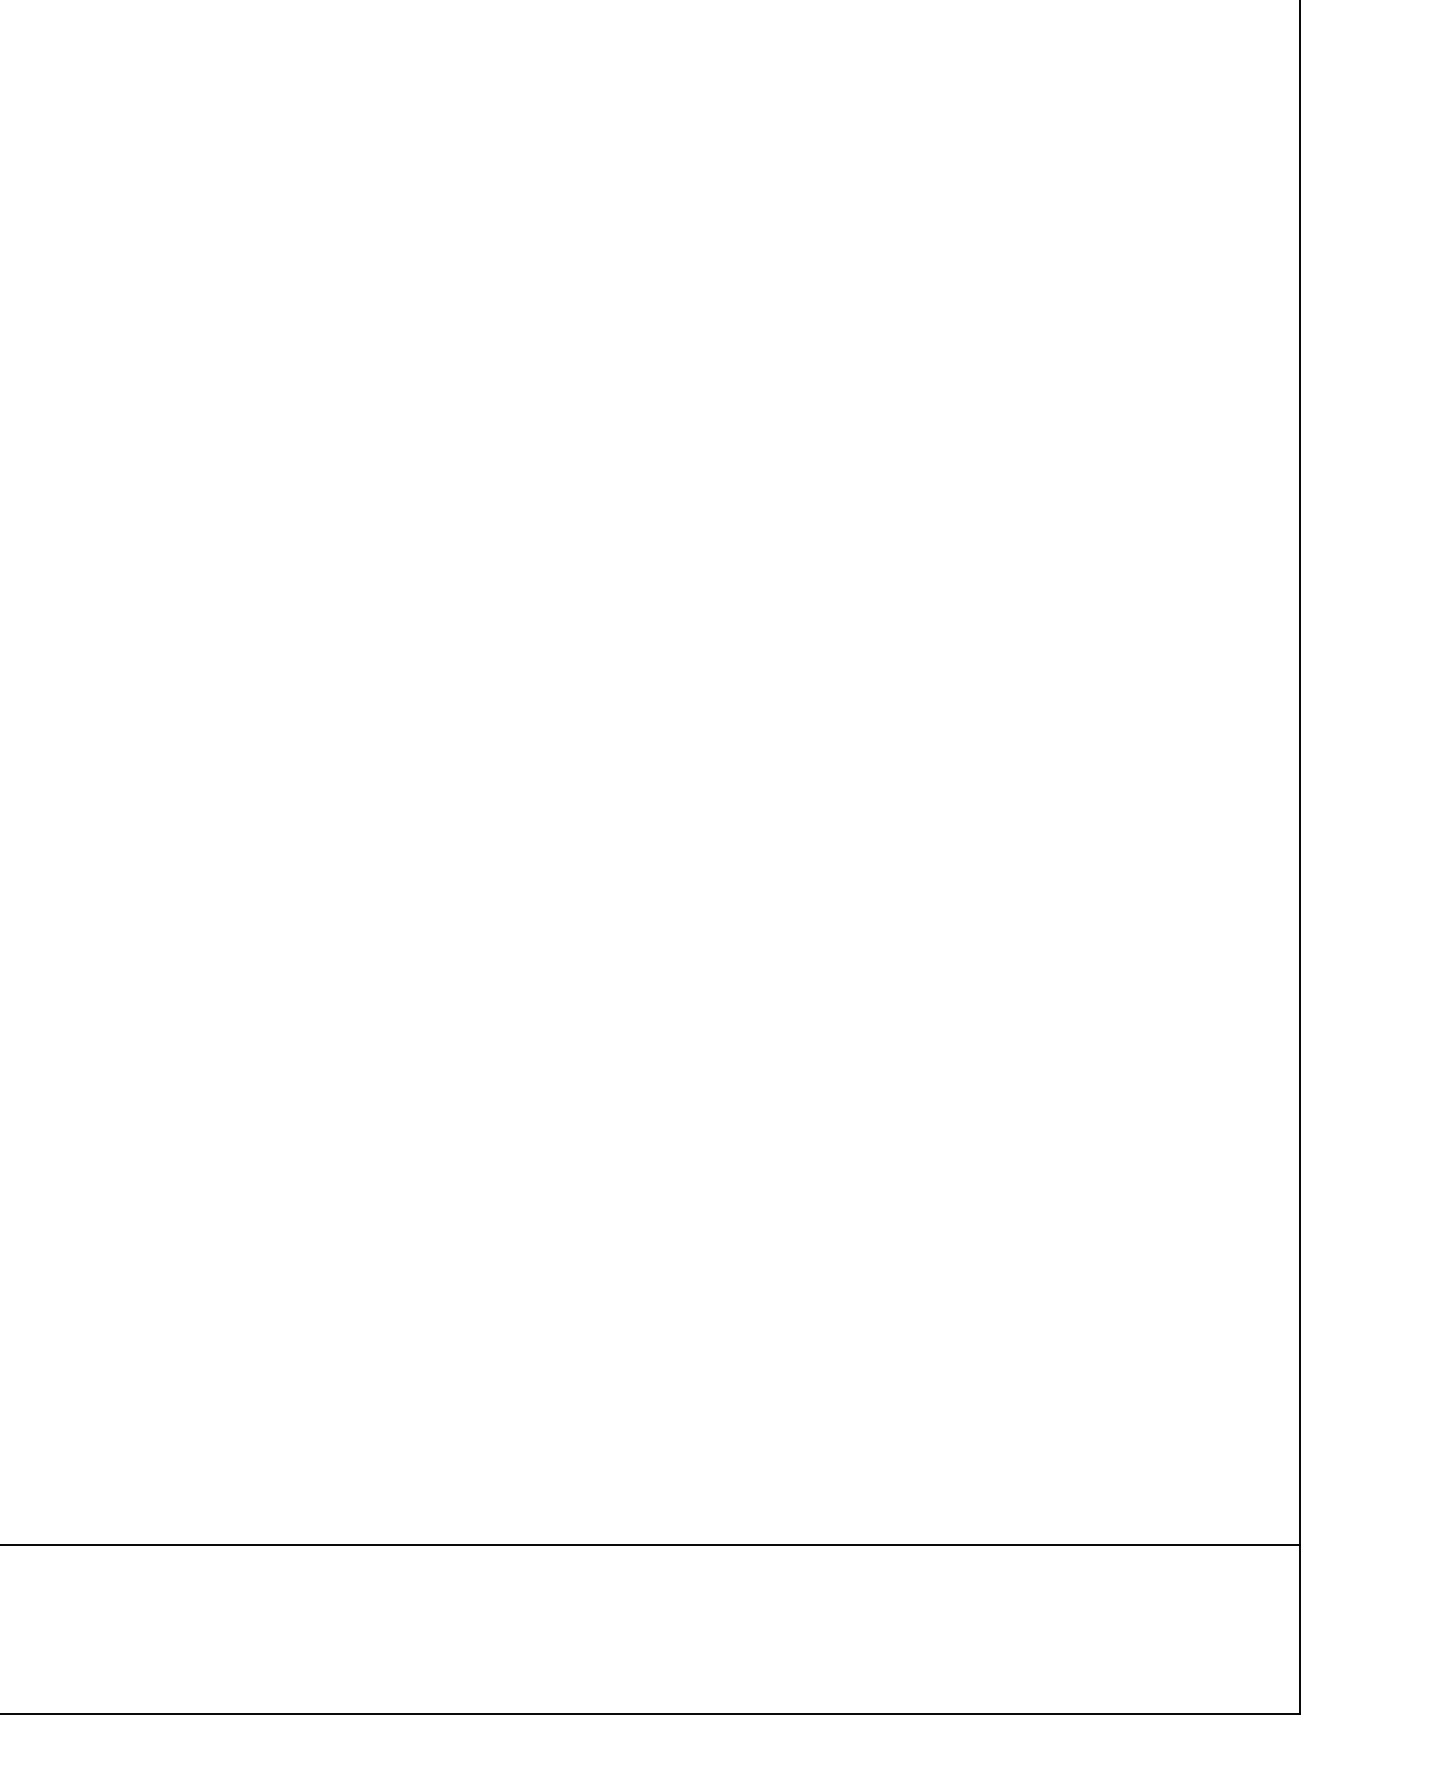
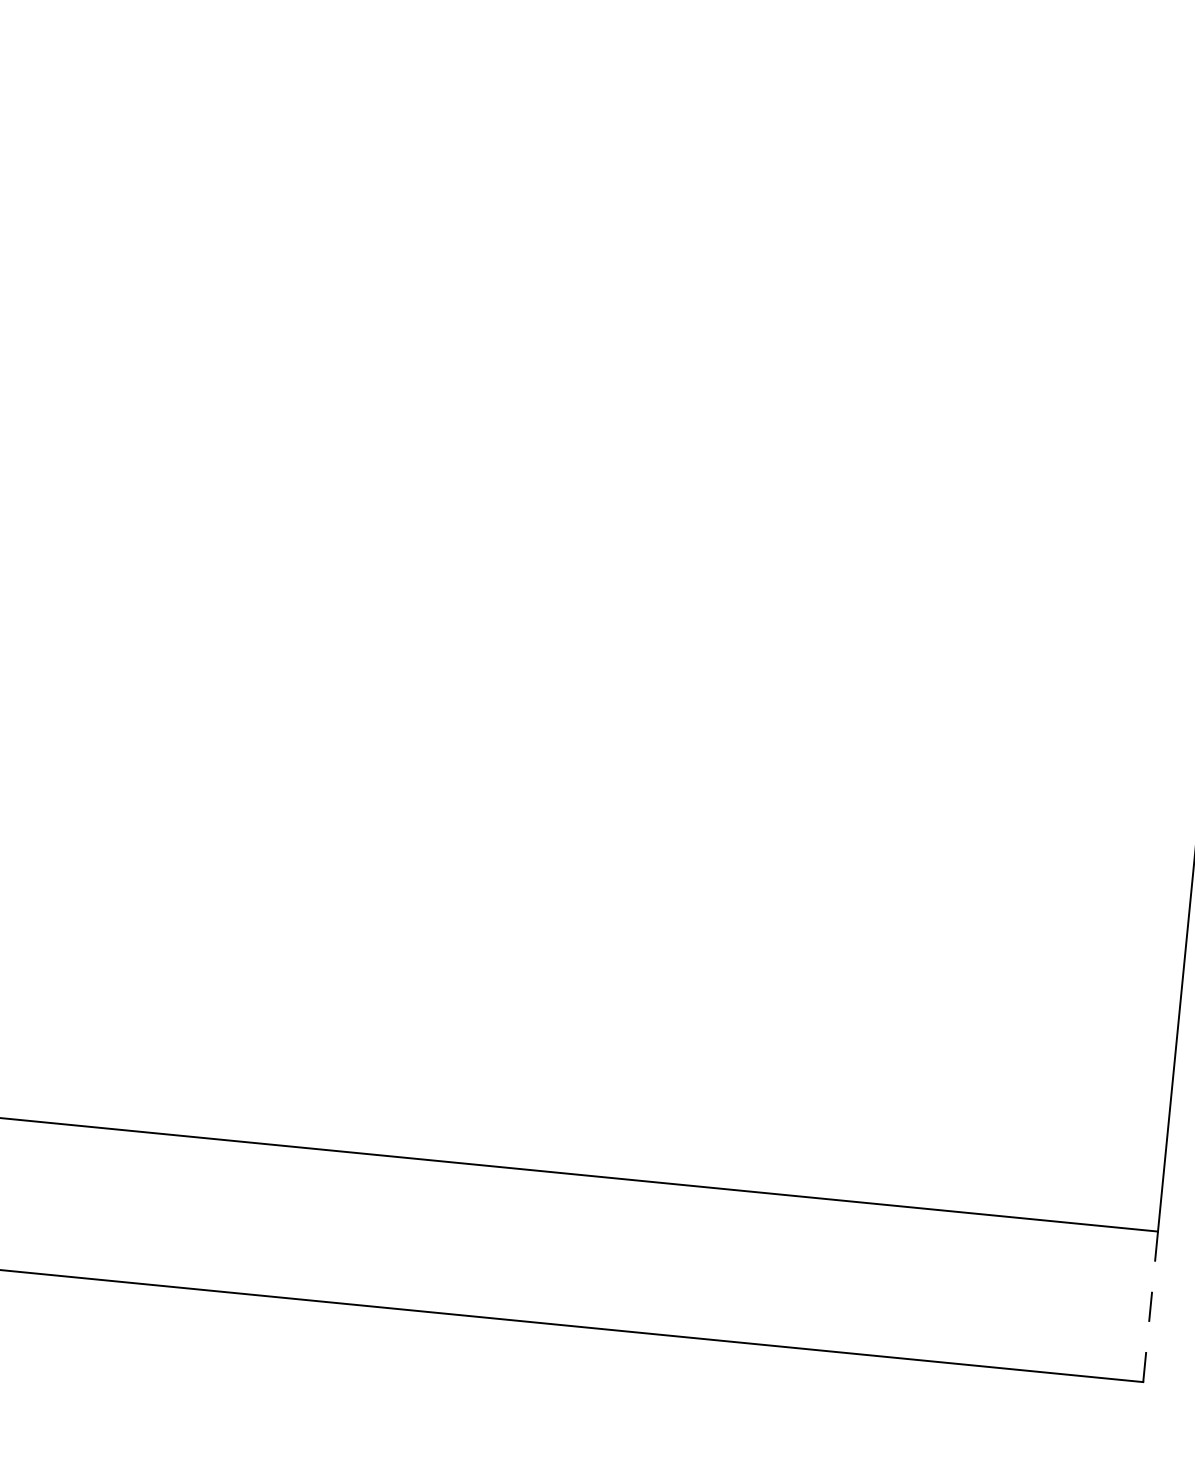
line: (1299, 1629) -> (1150, 1306), solid -> dashed

